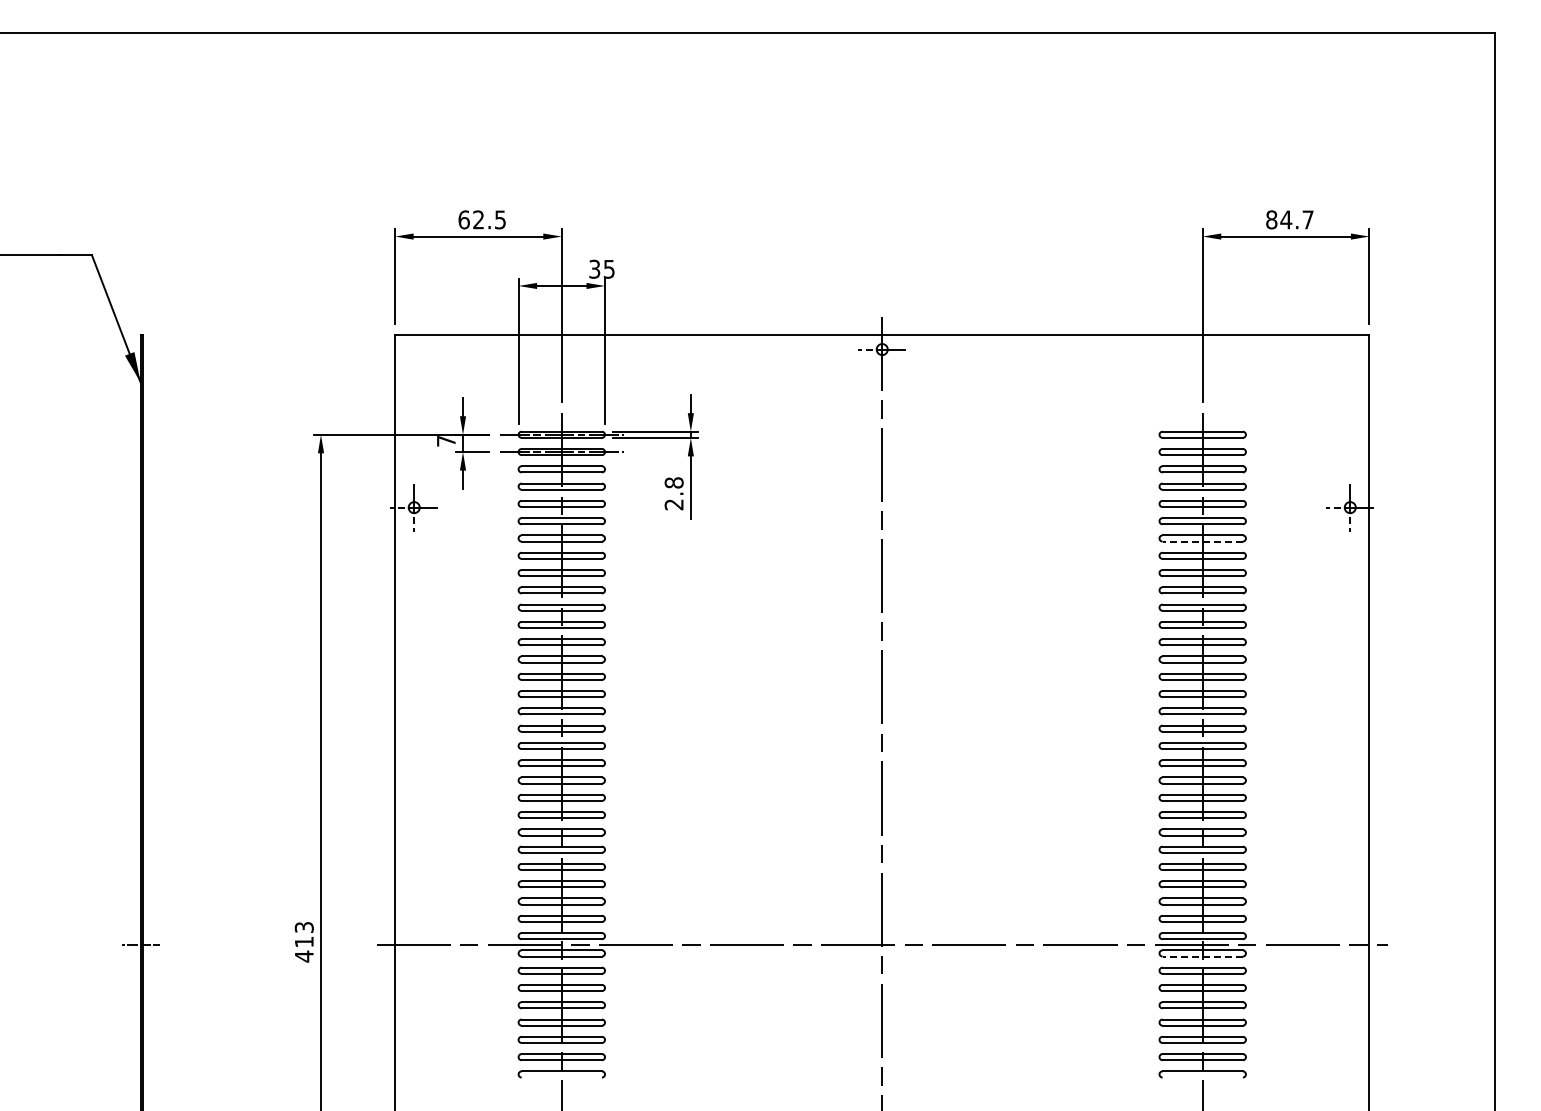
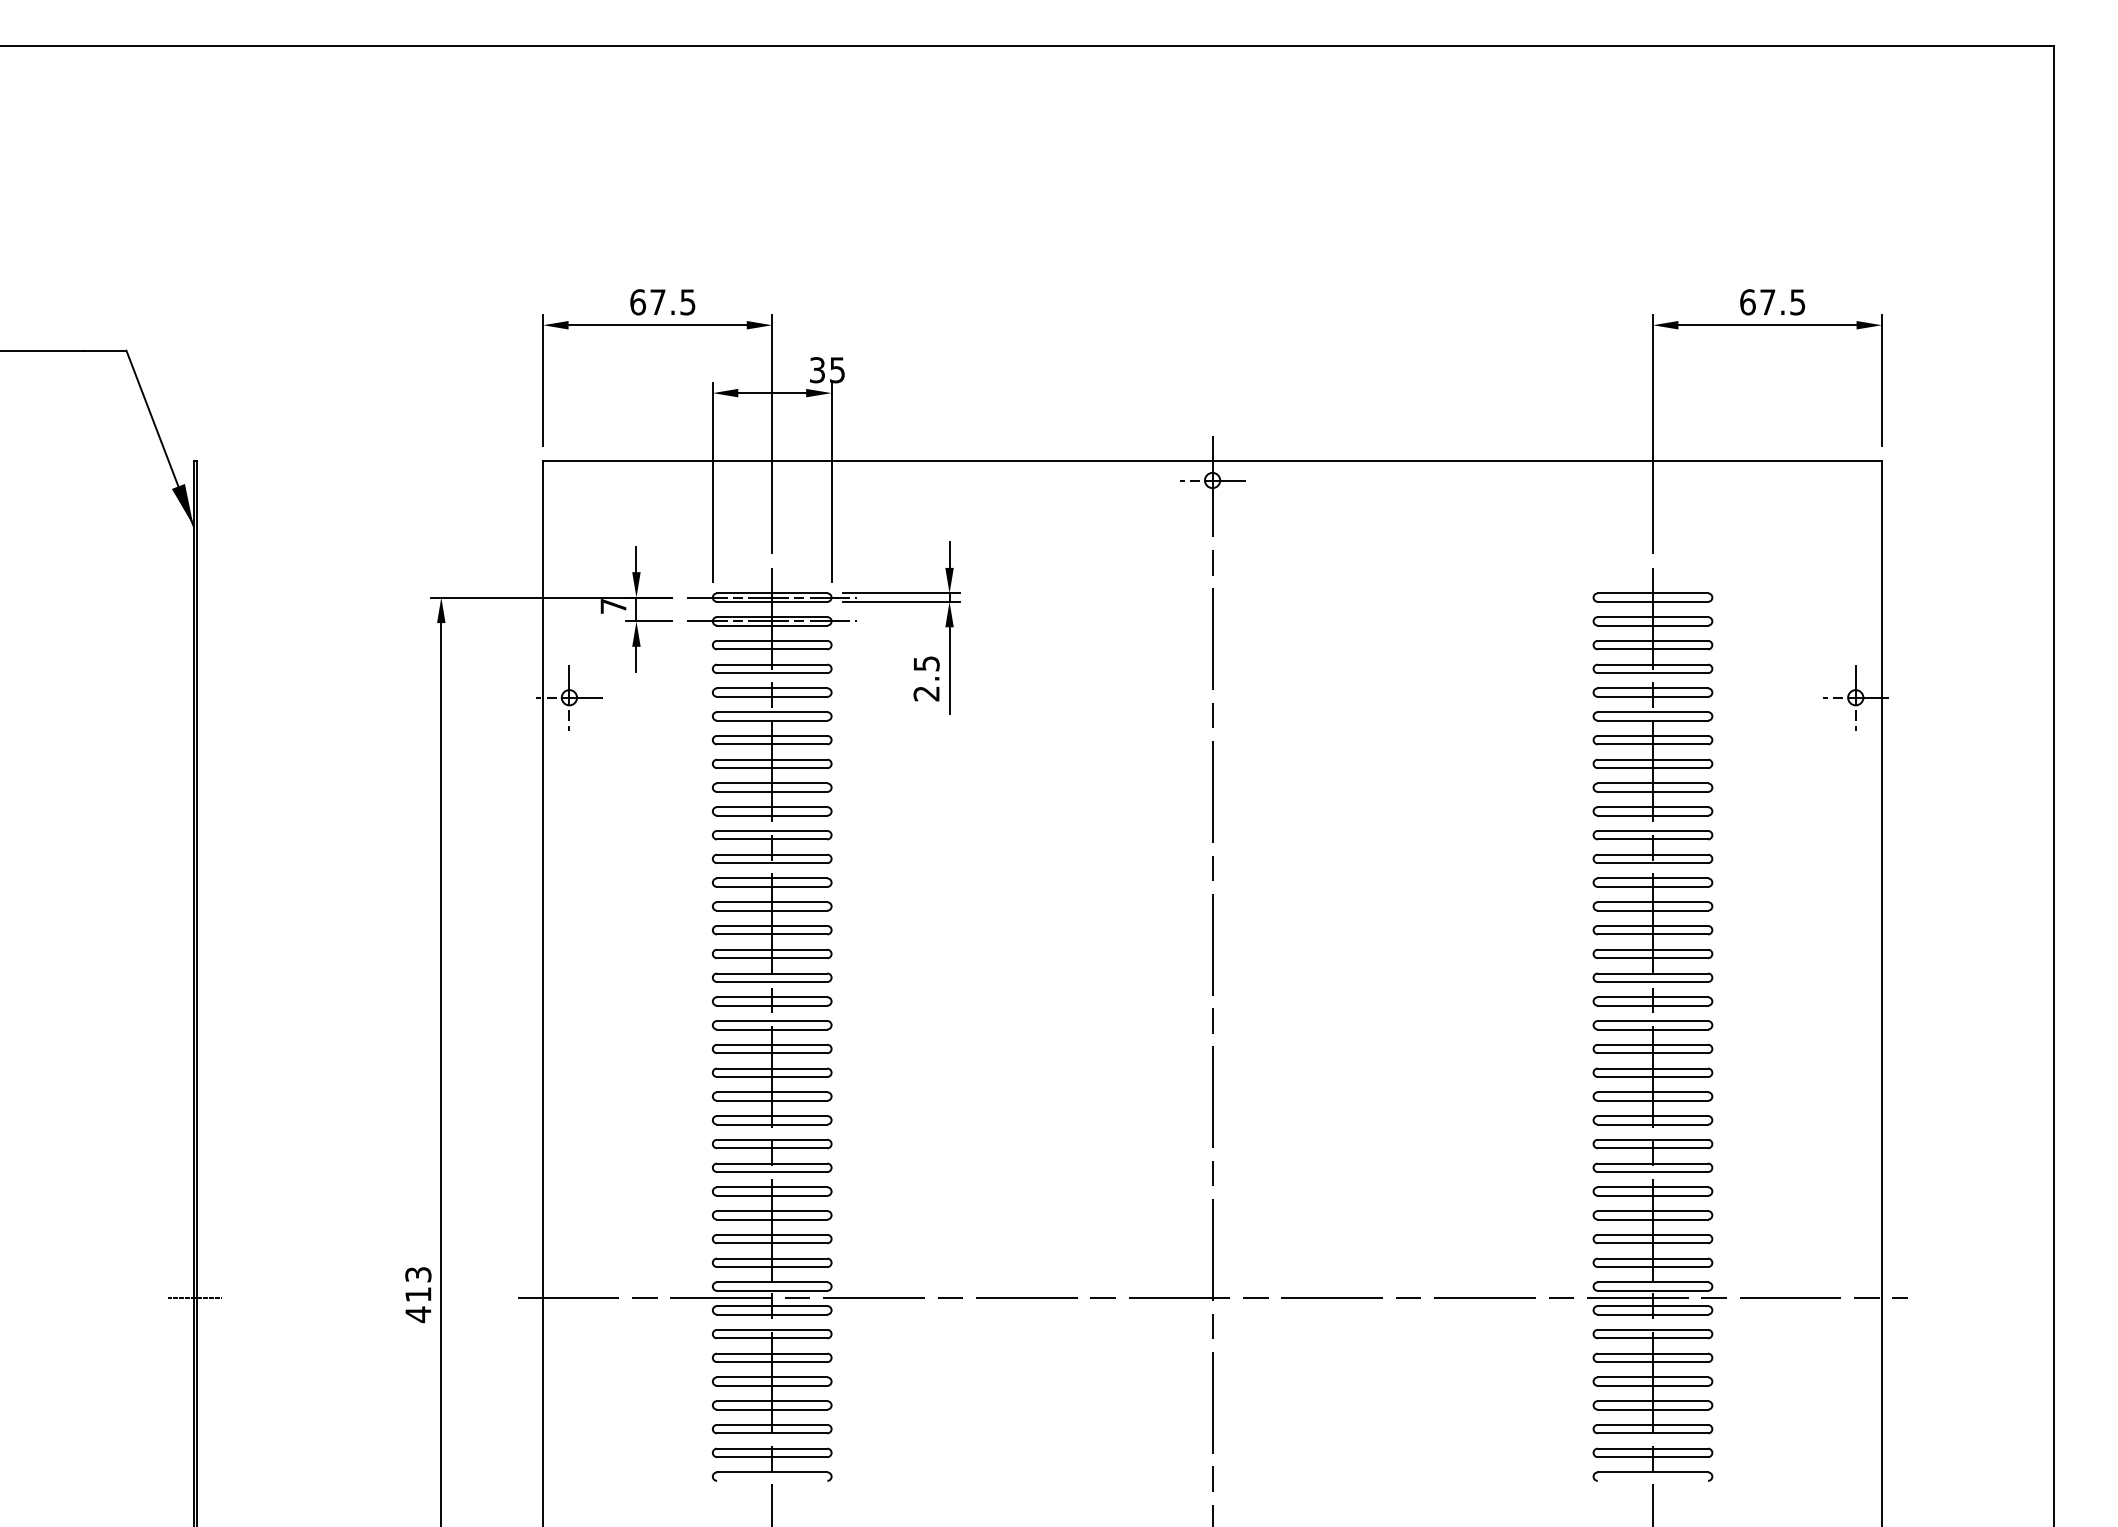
text: (478, 219) -> (657, 301), 62.5 -> 67.5
text: (1289, 219) -> (1772, 301), 84.7 -> 67.5
text: (673, 482) -> (925, 663), 2.8 -> 2.5
line: (1202, 541) -> (1652, 744), dashed -> solid
line: (1202, 956) -> (1652, 1314), dashed -> solid

